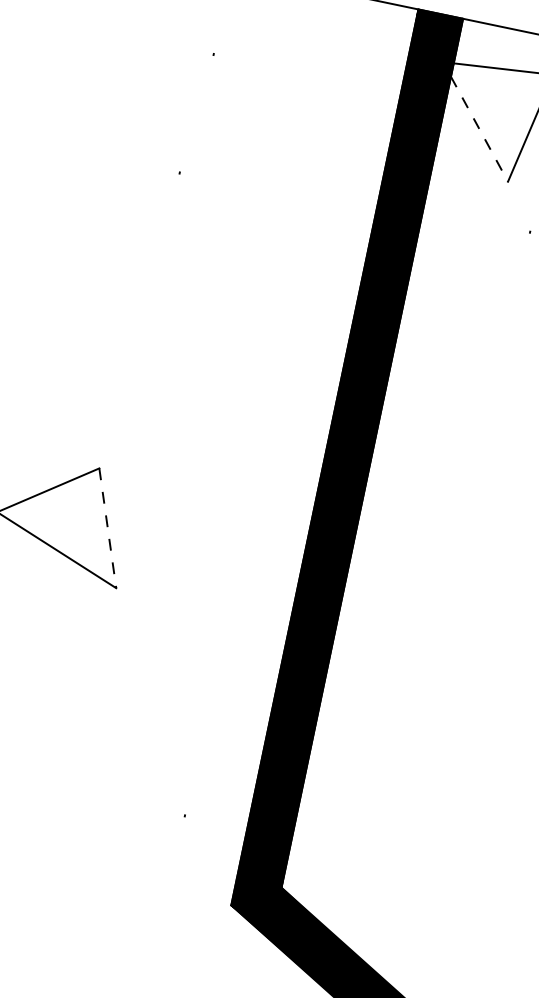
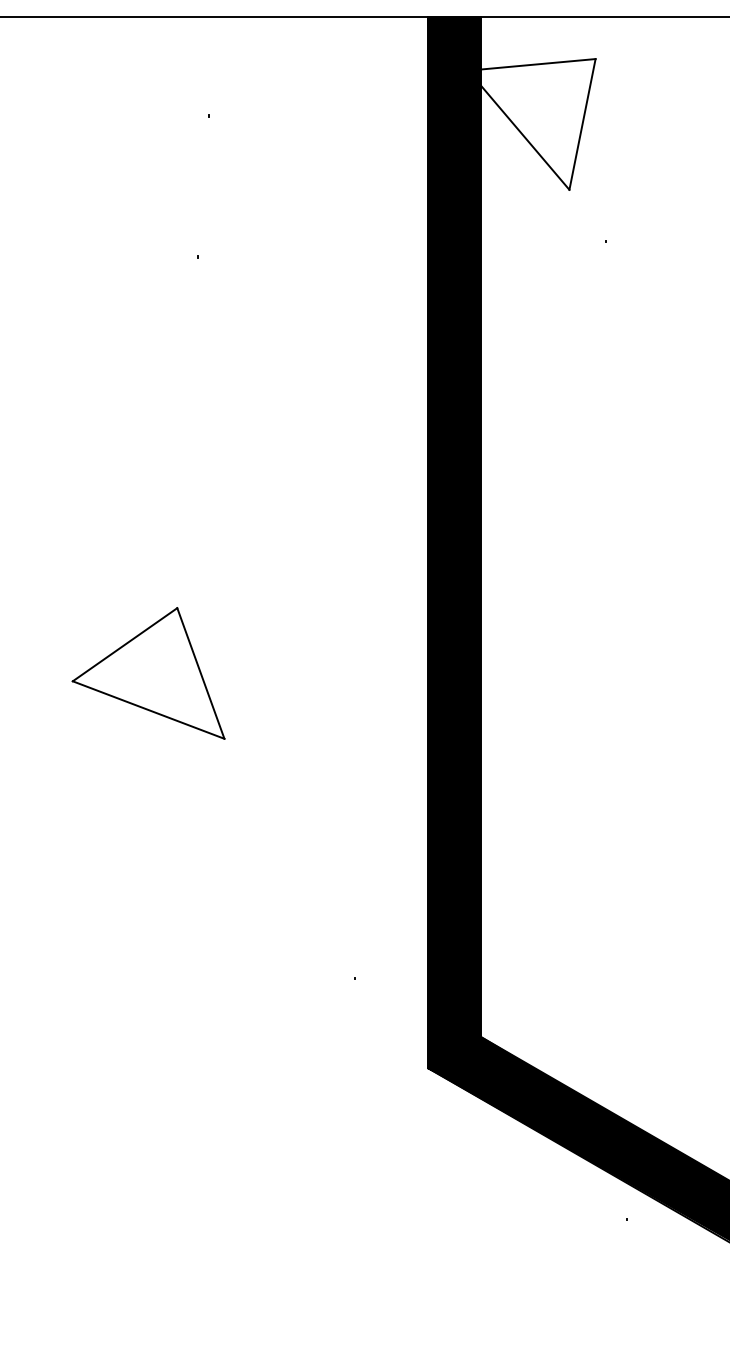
line: (479, 129) -> (525, 137), dashed -> solid
line: (108, 528) -> (201, 673), dashed -> solid

